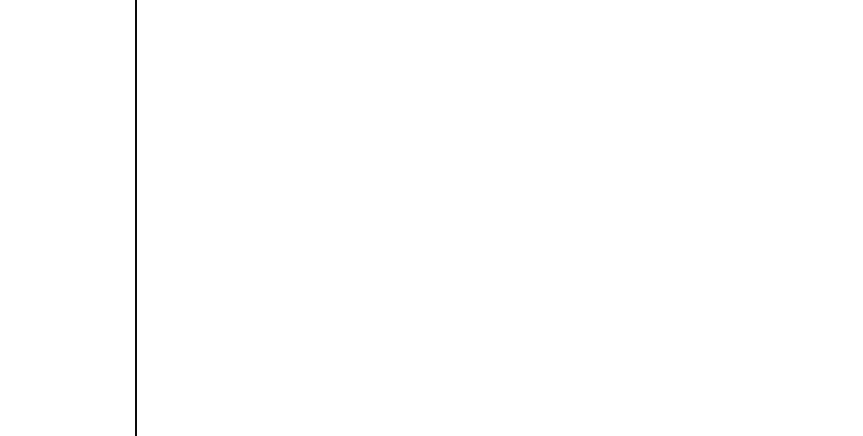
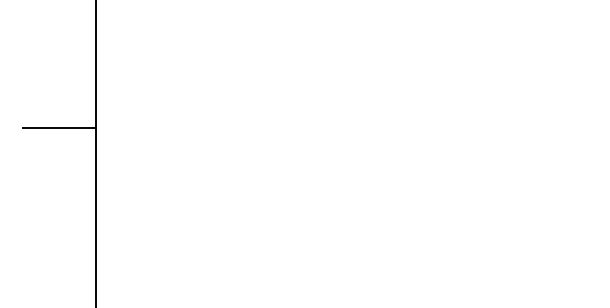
line: (84, 181) -> (59, 128), added

